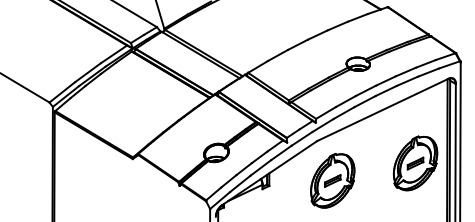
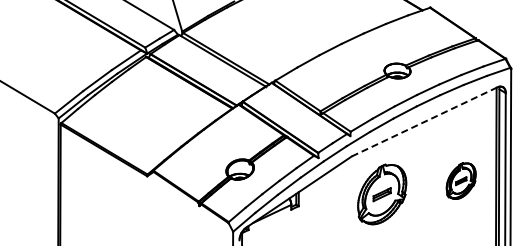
line: (382, 110) -> (424, 122), solid -> dashed
part: (415, 162) -> (461, 180), size x0.6
part: (333, 180) -> (382, 194), moved

